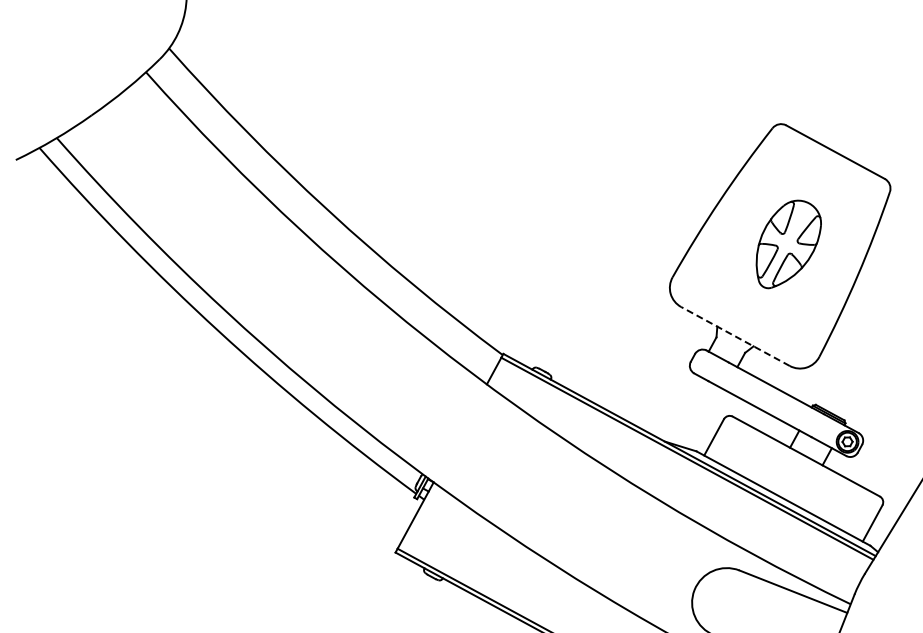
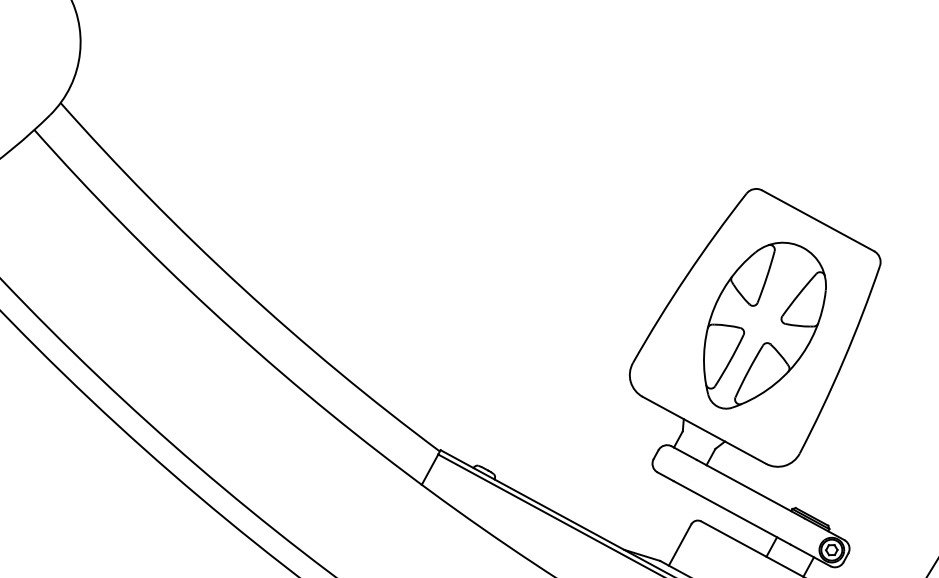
part: (788, 244) -> (764, 325), size x1.67
line: (735, 336) -> (704, 430), dashed -> solid

